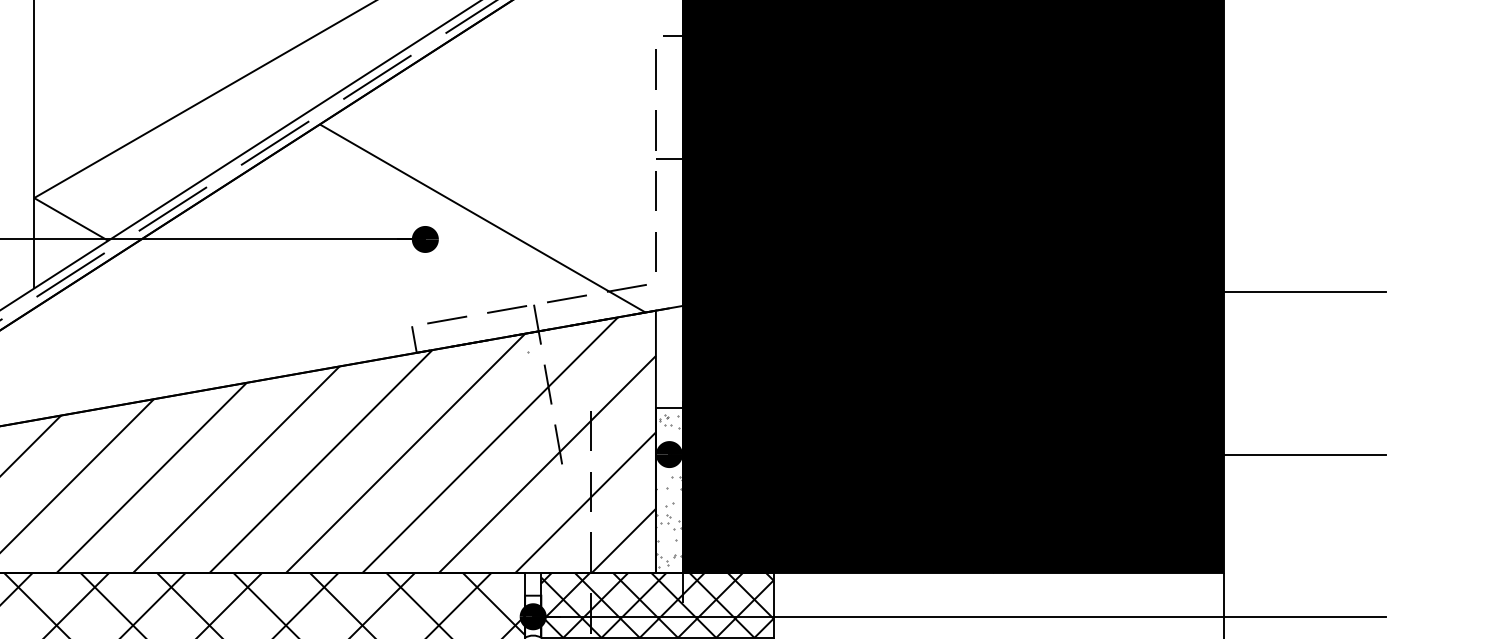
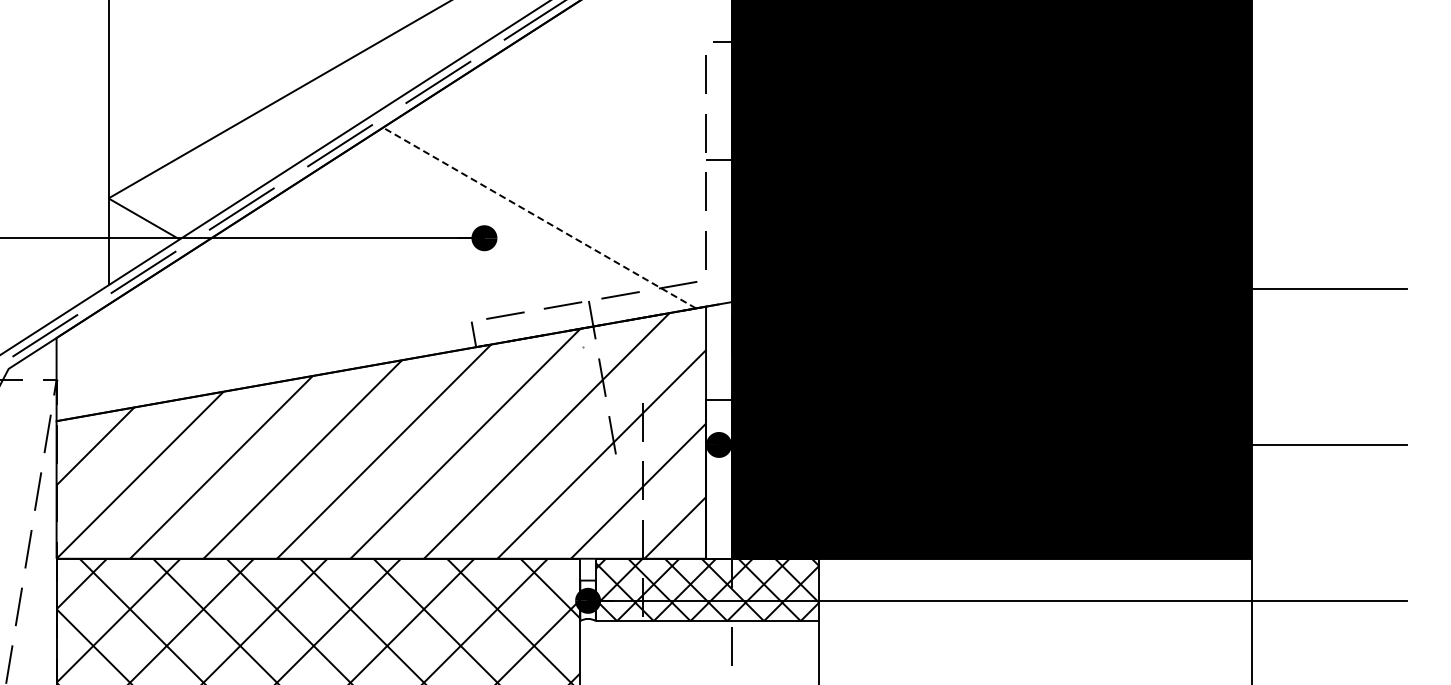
line: (482, 217) -> (539, 217), solid -> dashed
hatch: (668, 490) -> (718, 479), removed

